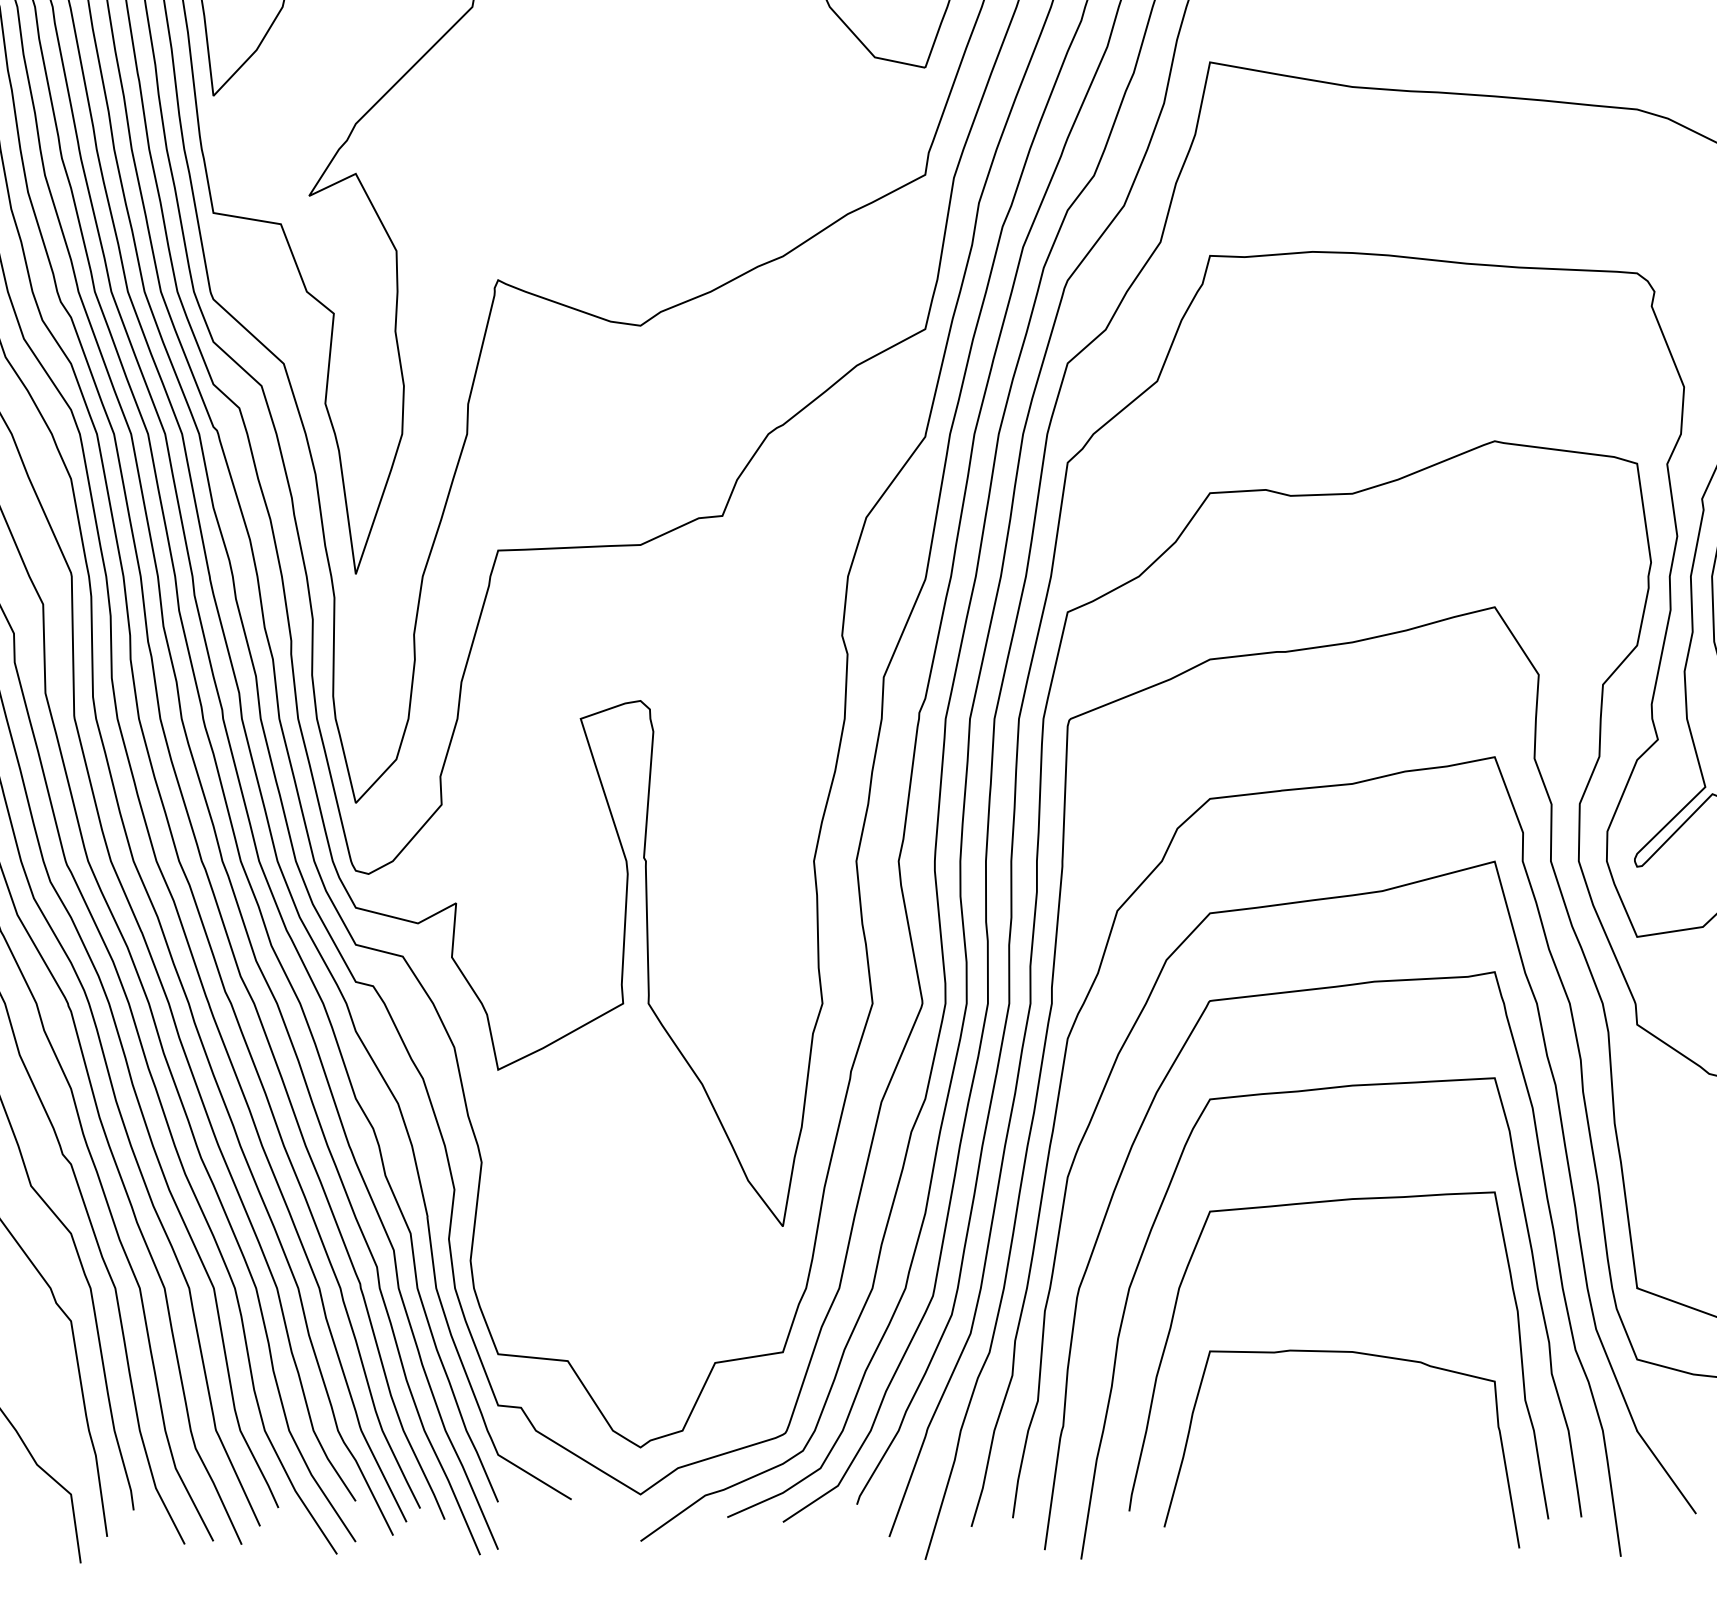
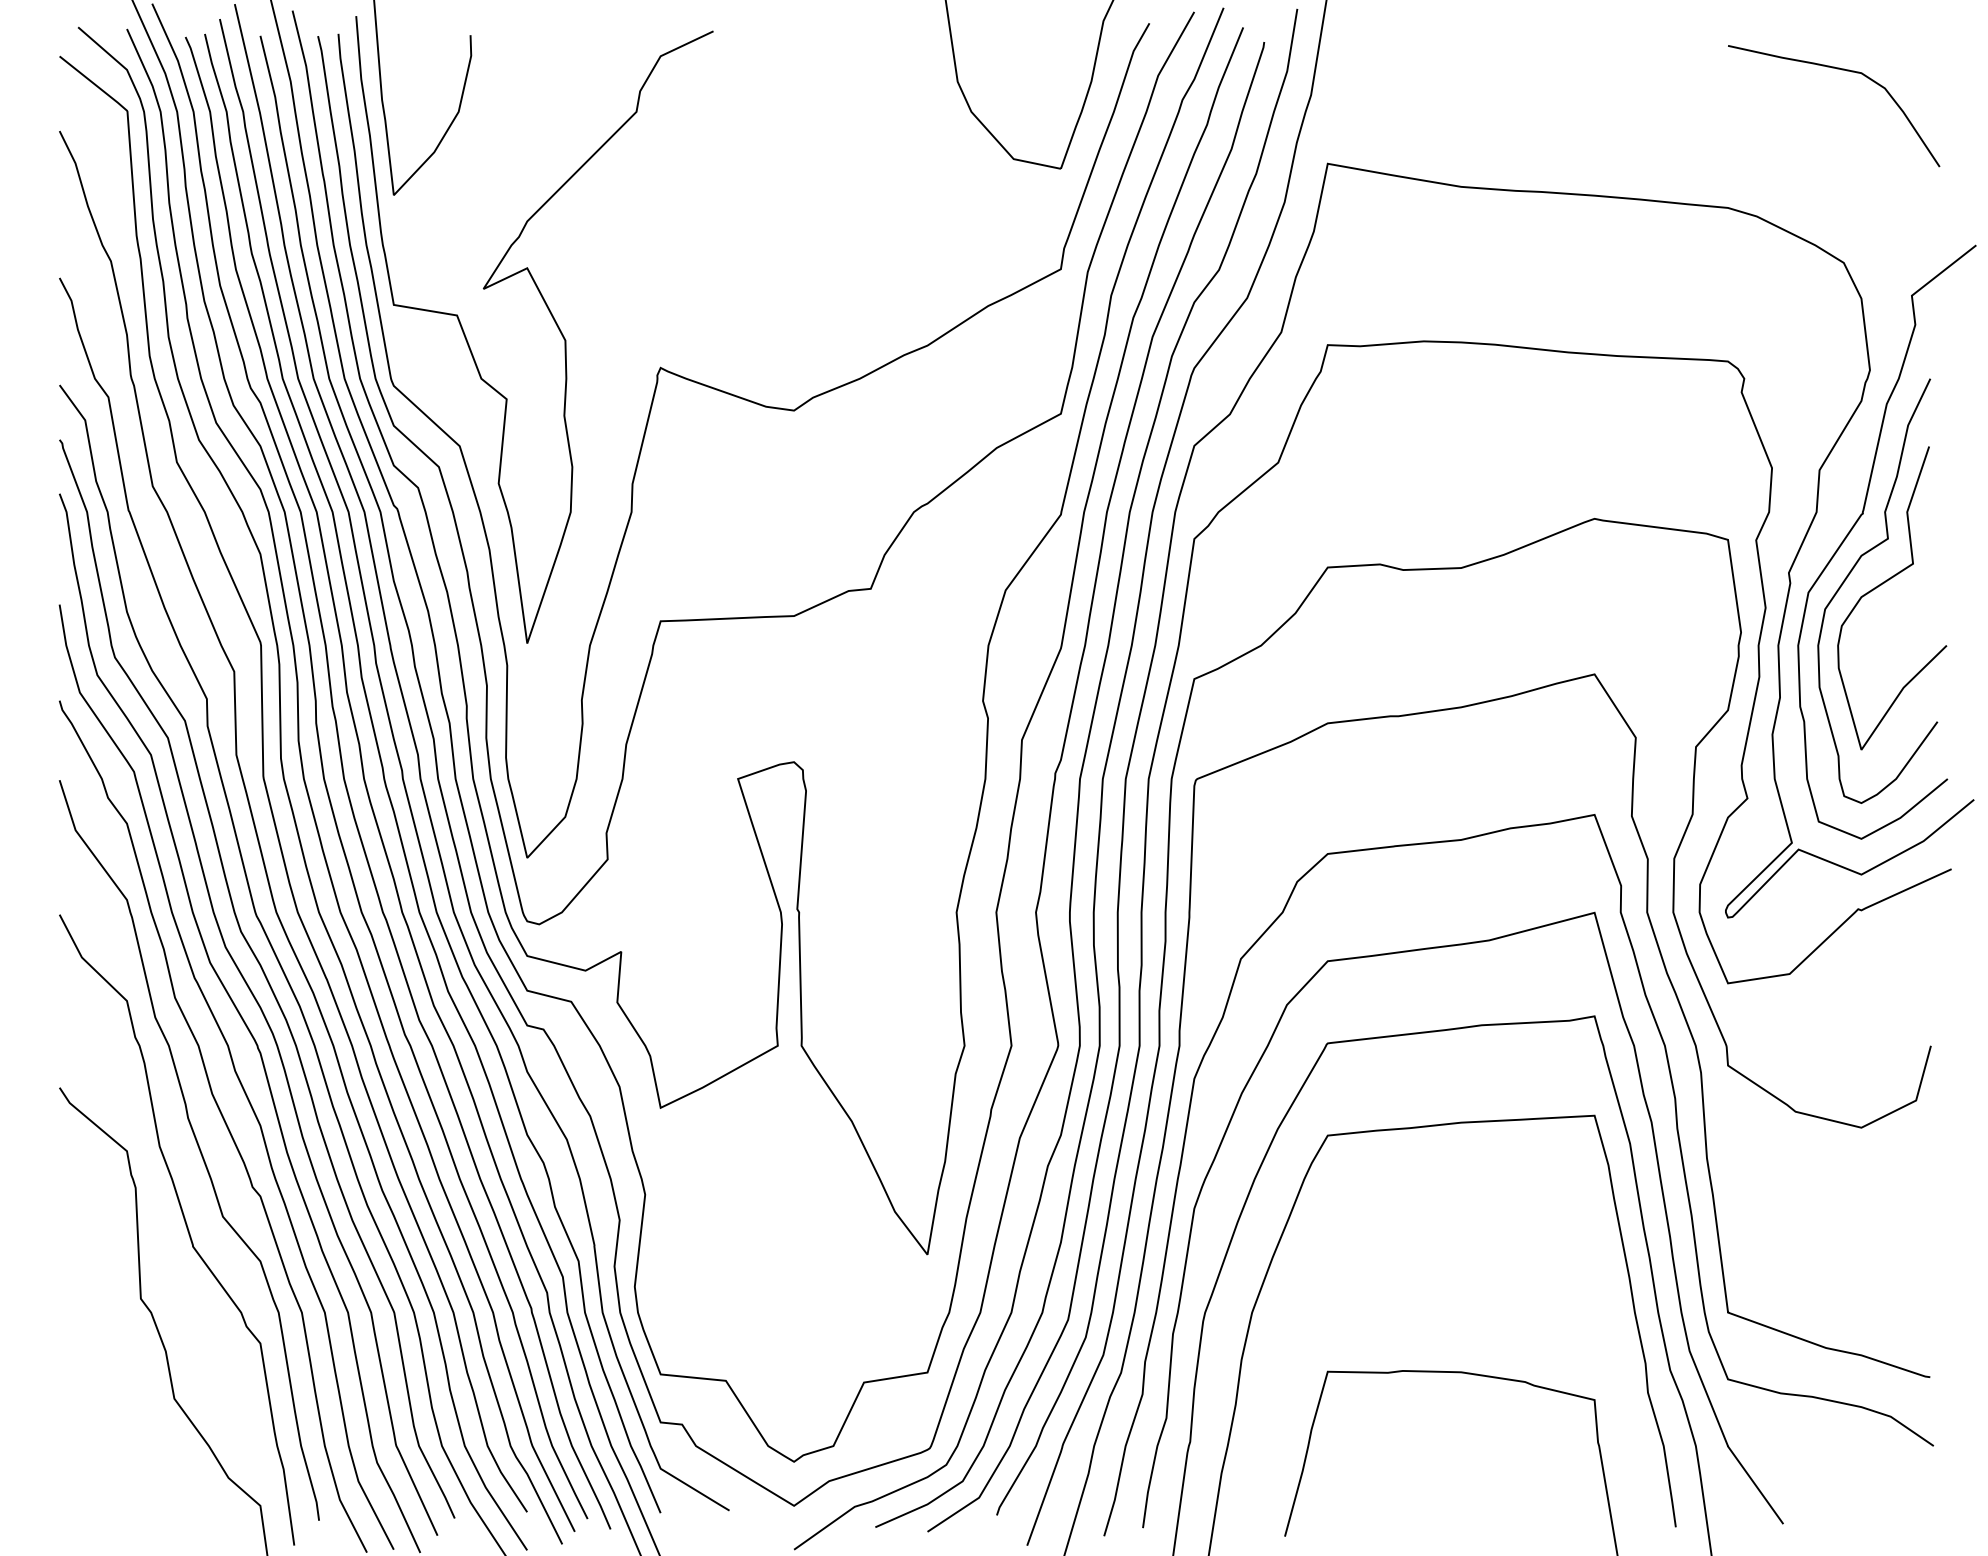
curve: (1326, 1202) -> (1436, 1232), removed

